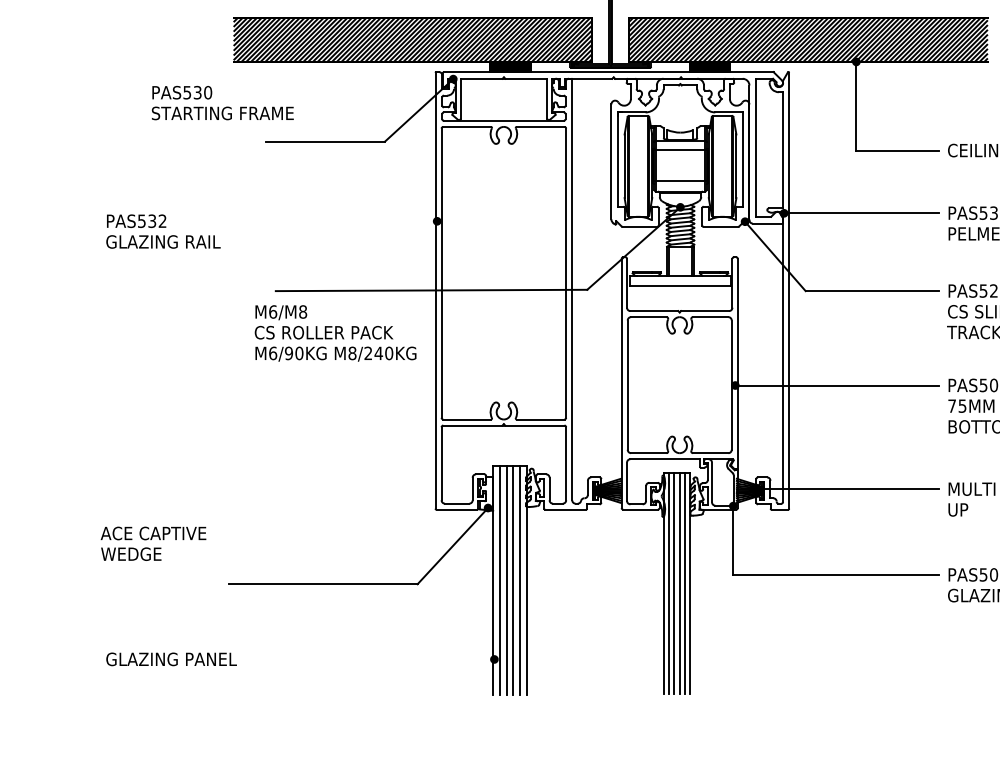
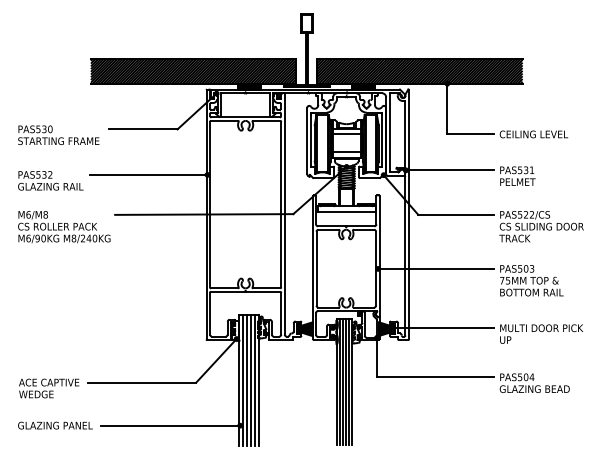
text: (222, 101) -> (58, 134), moved
line: (334, 220) -> (148, 174), added
text: (335, 334) -> (64, 227), moved
text: (154, 543) -> (49, 388), moved
line: (372, 659) -> (170, 425), added

